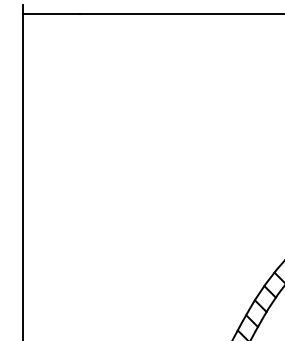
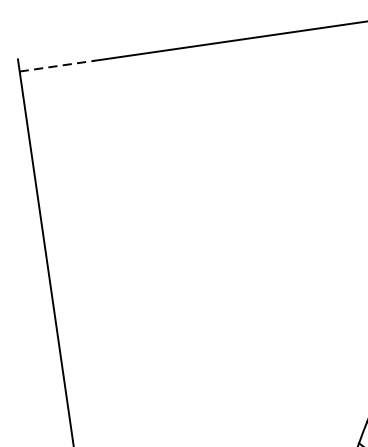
line: (51, 13) -> (56, 65), solid -> dashed

